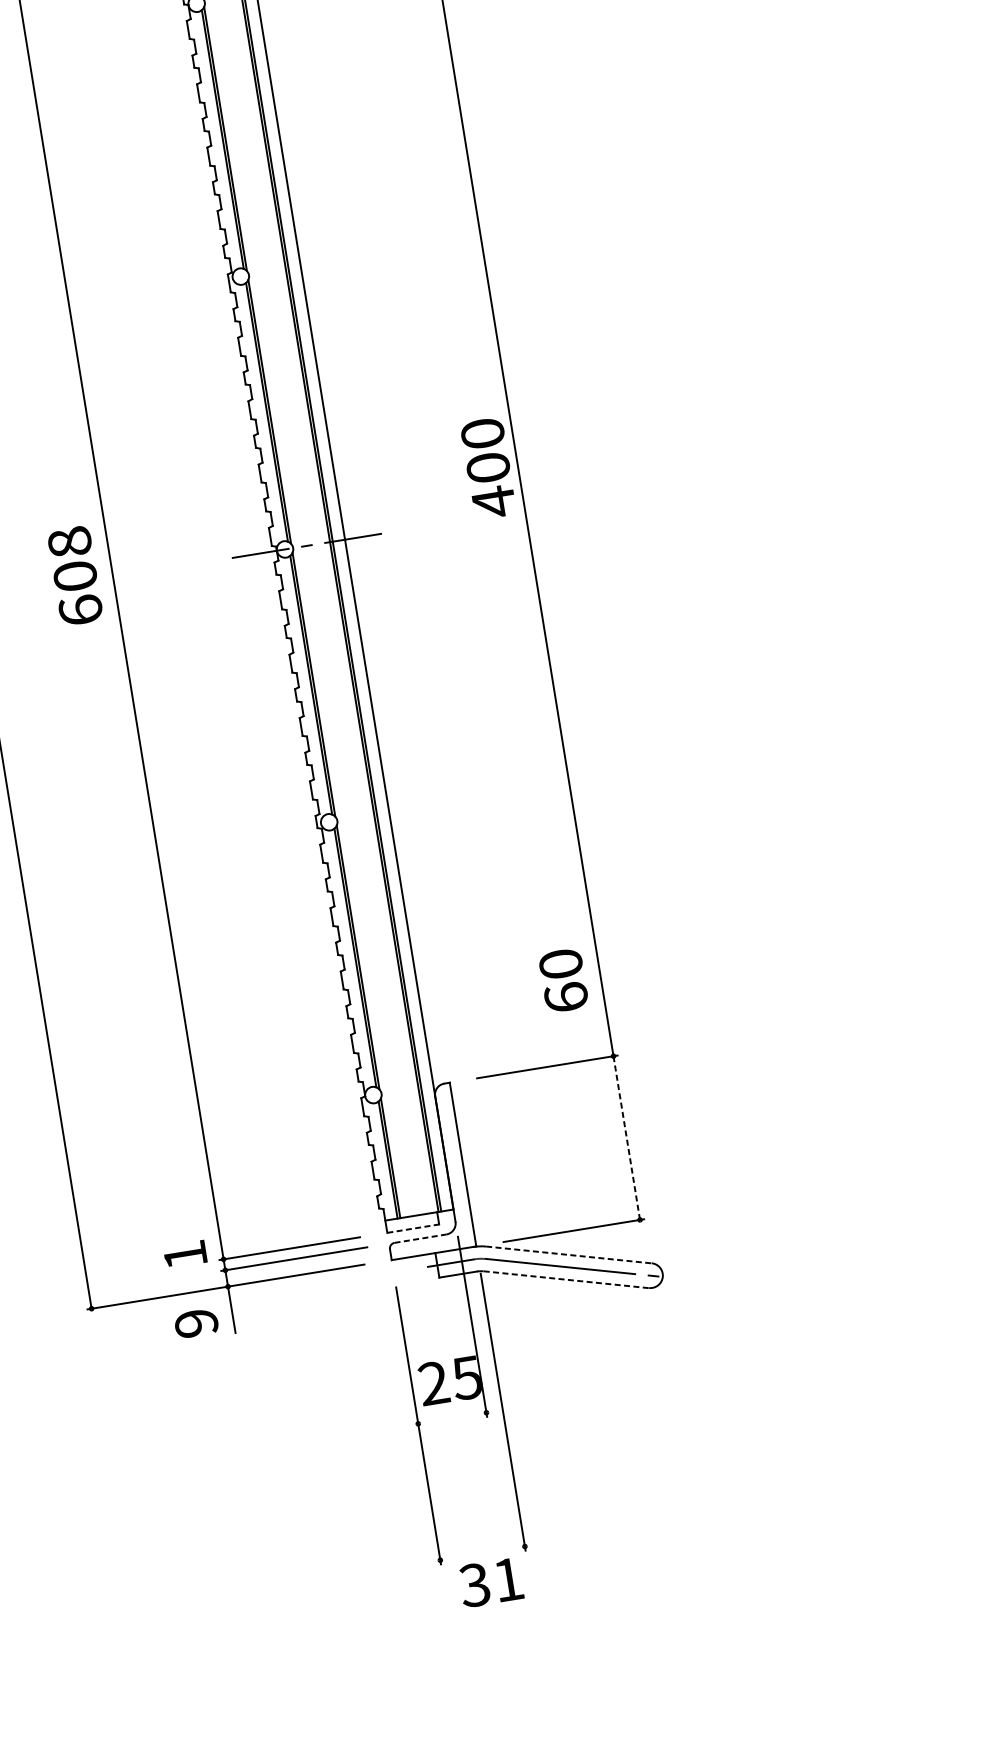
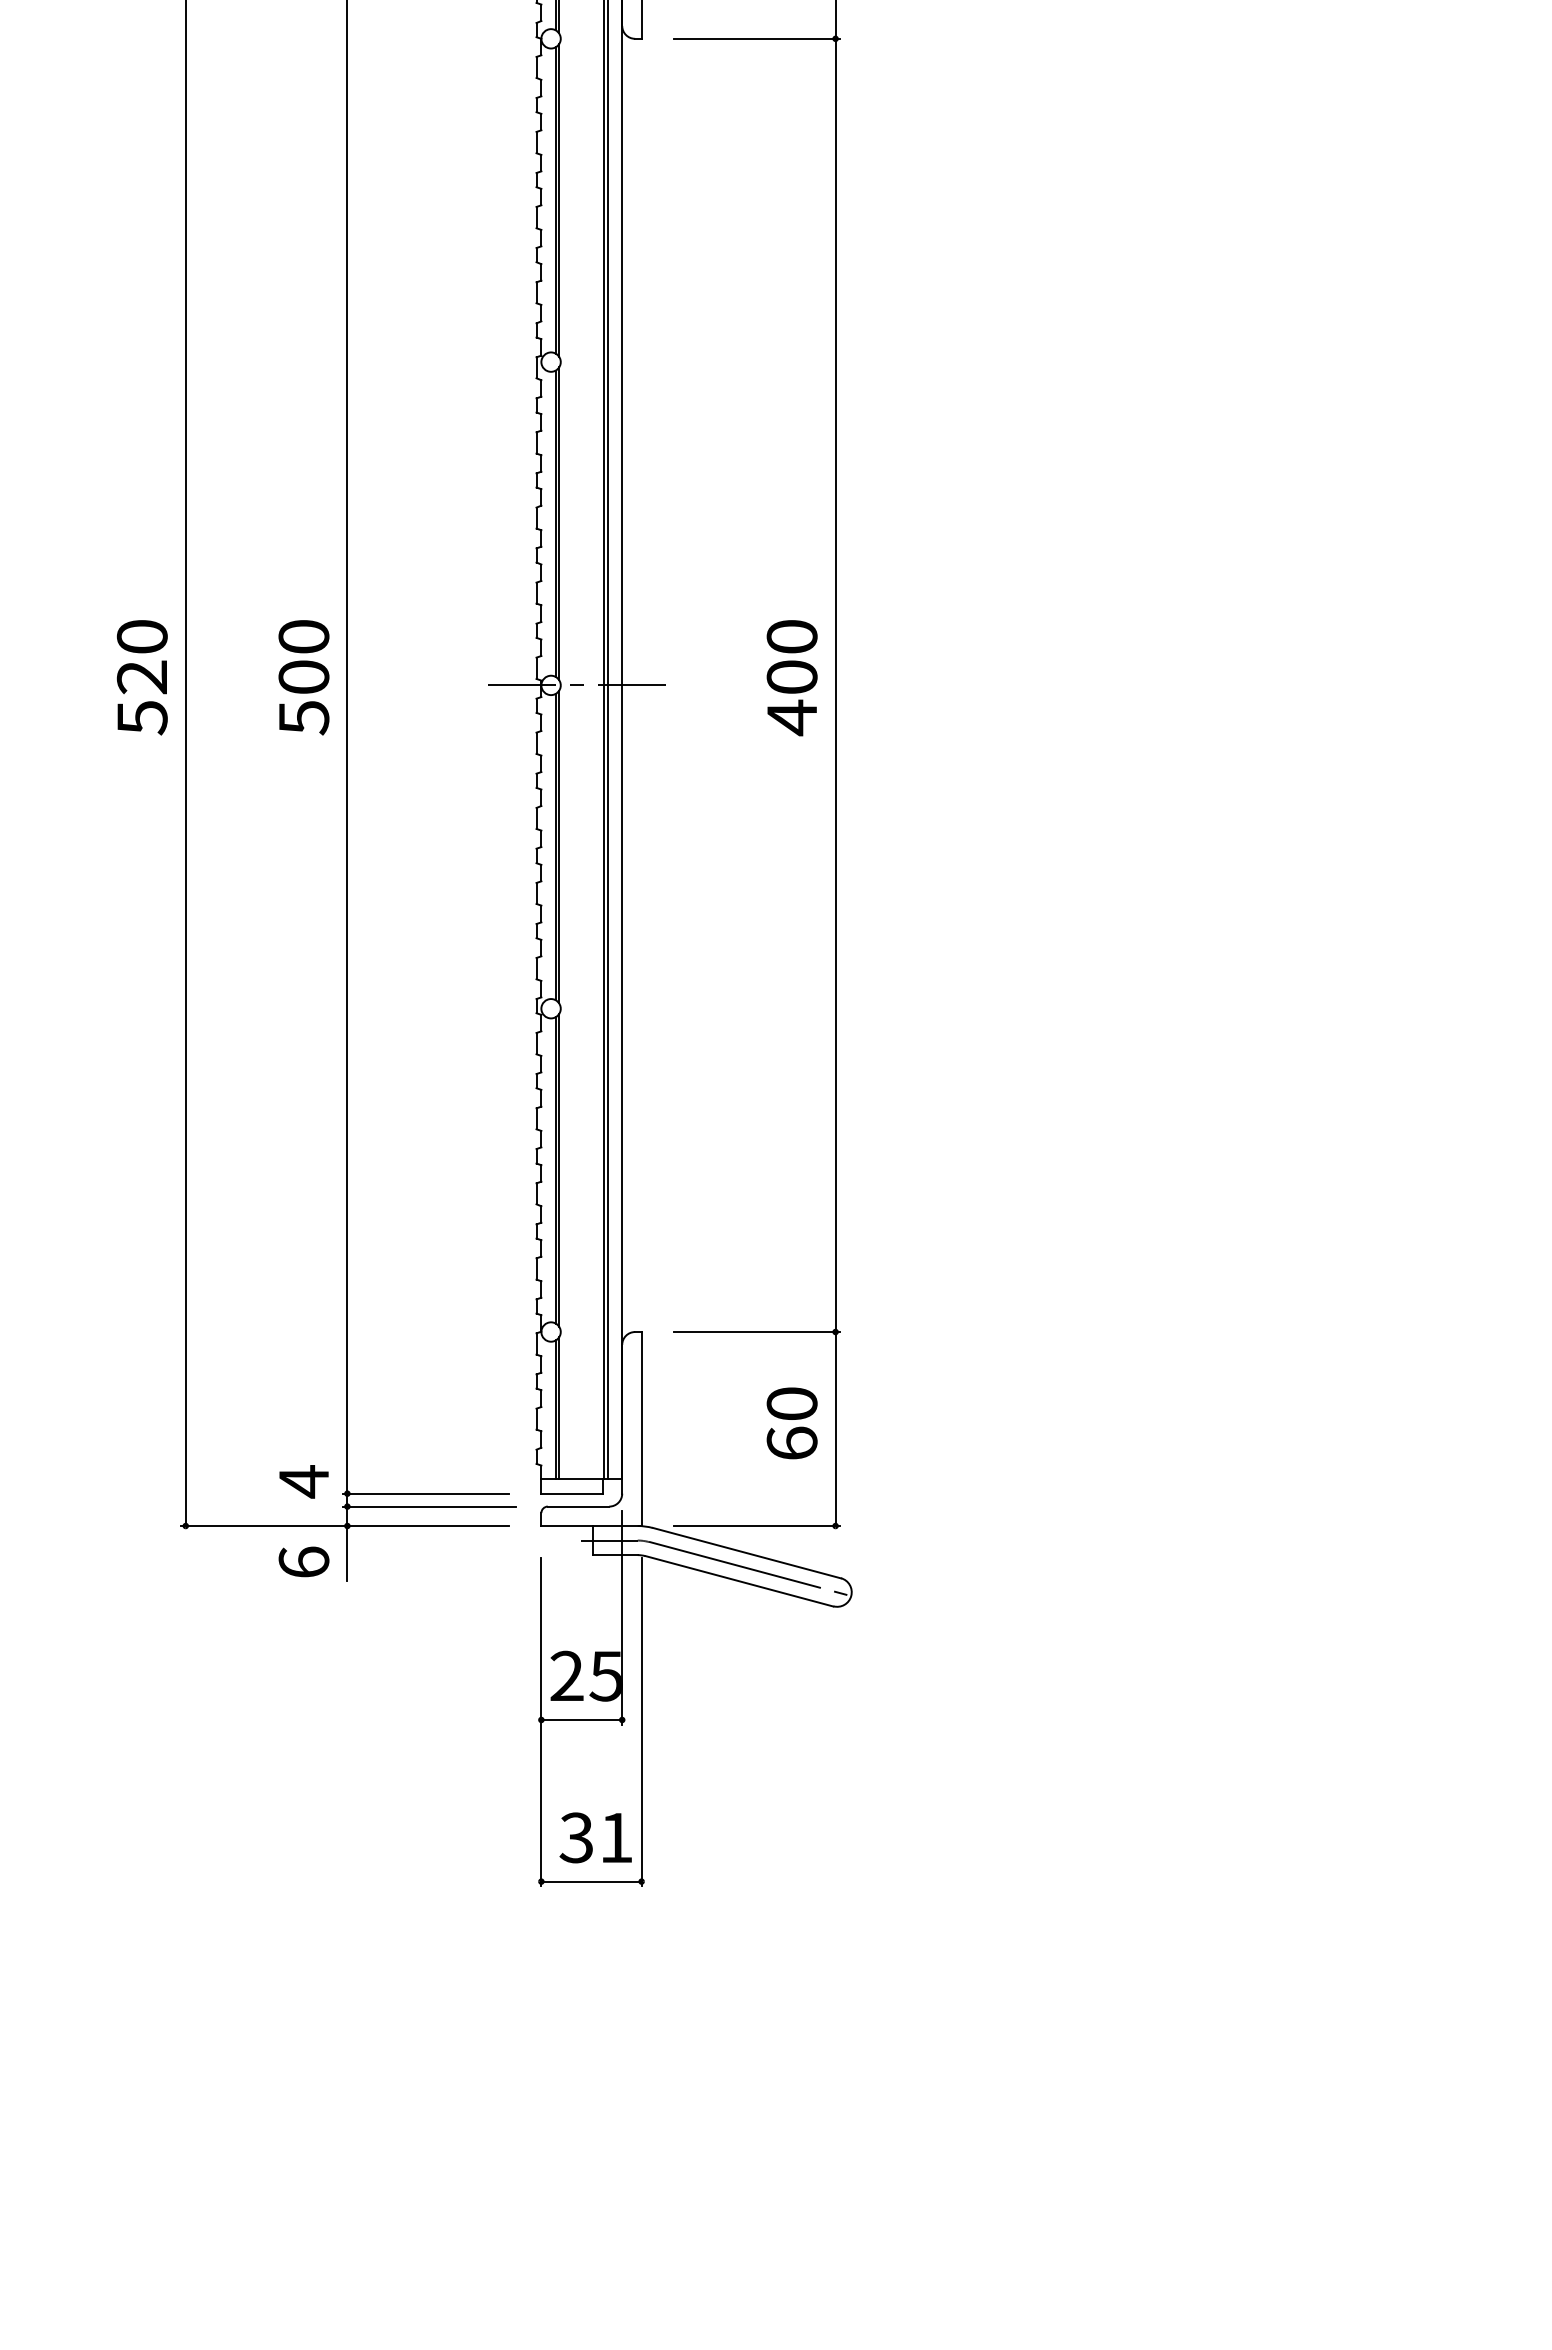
text: (488, 469) -> (791, 678), moved
text: (75, 576) -> (303, 677), 608 -> 500
text: (563, 980) -> (791, 1423), moved
line: (626, 1138) -> (835, 1429), dashed -> solid
line: (413, 1228) -> (572, 1493), dashed -> solid
line: (420, 1238) -> (578, 1506), dashed -> solid
text: (184, 1255) -> (303, 1481), 1 -> 4
line: (569, 1255) -> (747, 1553), dashed -> solid
line: (566, 1279) -> (739, 1581), dashed -> solid
text: (195, 1322) -> (303, 1561), 9 -> 6
line: (452, 1417) -> (581, 1719), added
line: (482, 1553) -> (591, 1881), added
text: (490, 1582) -> (595, 1837), moved

